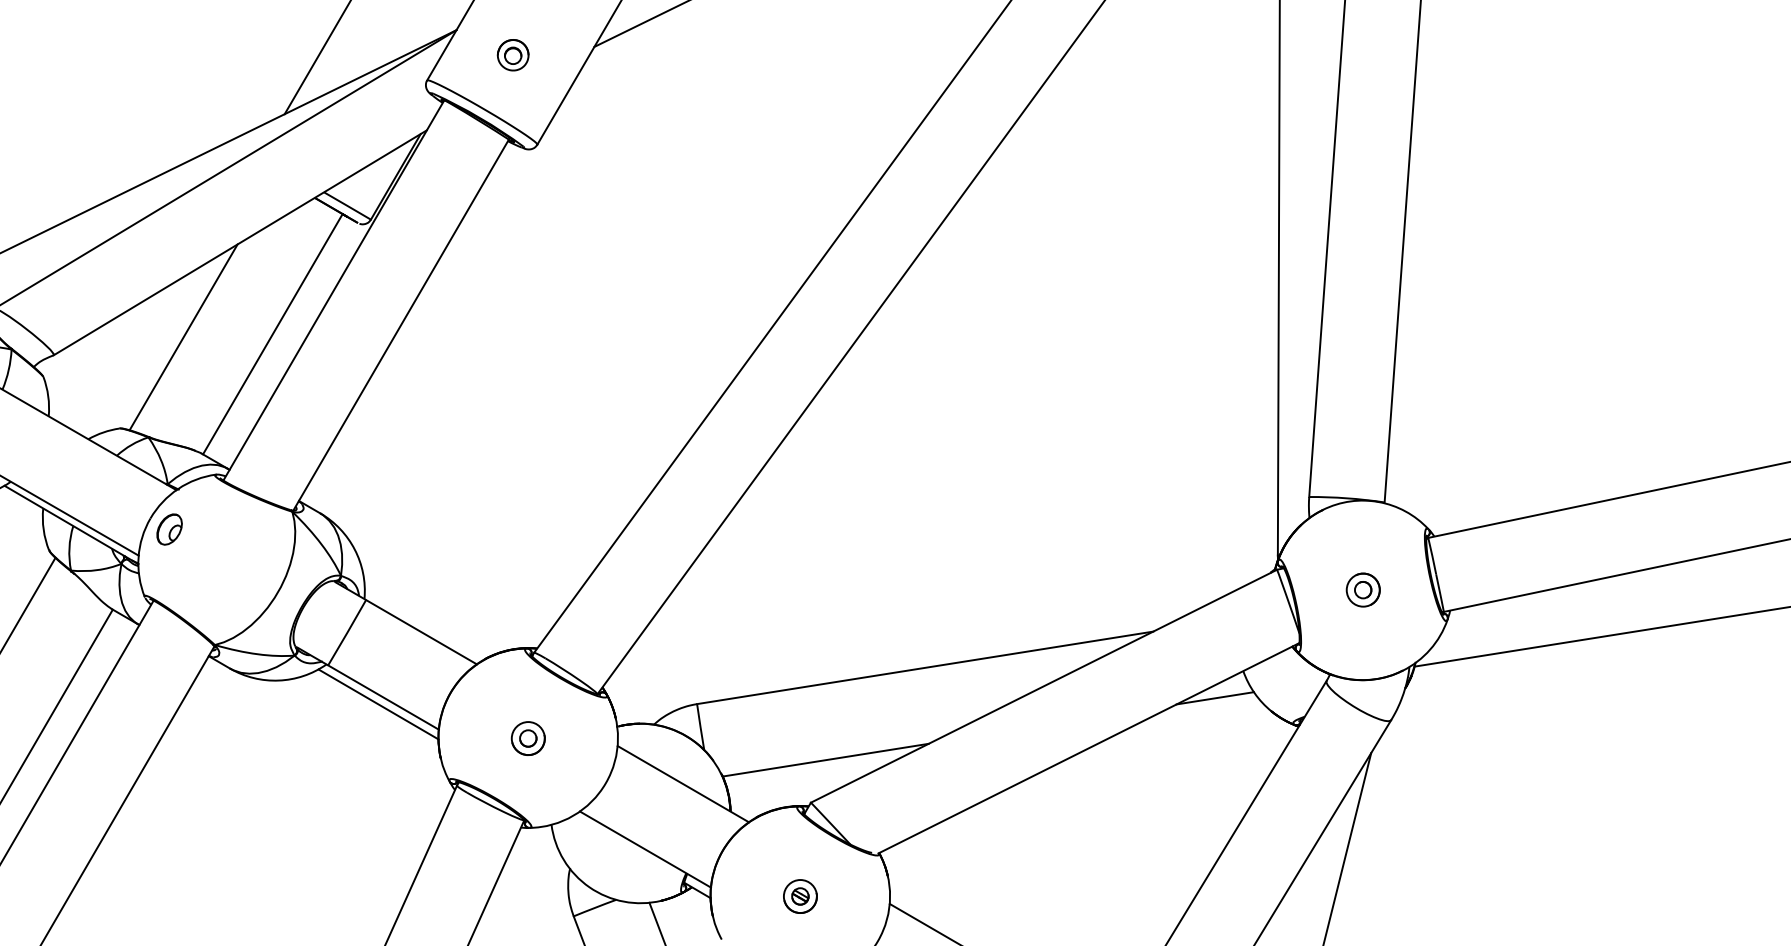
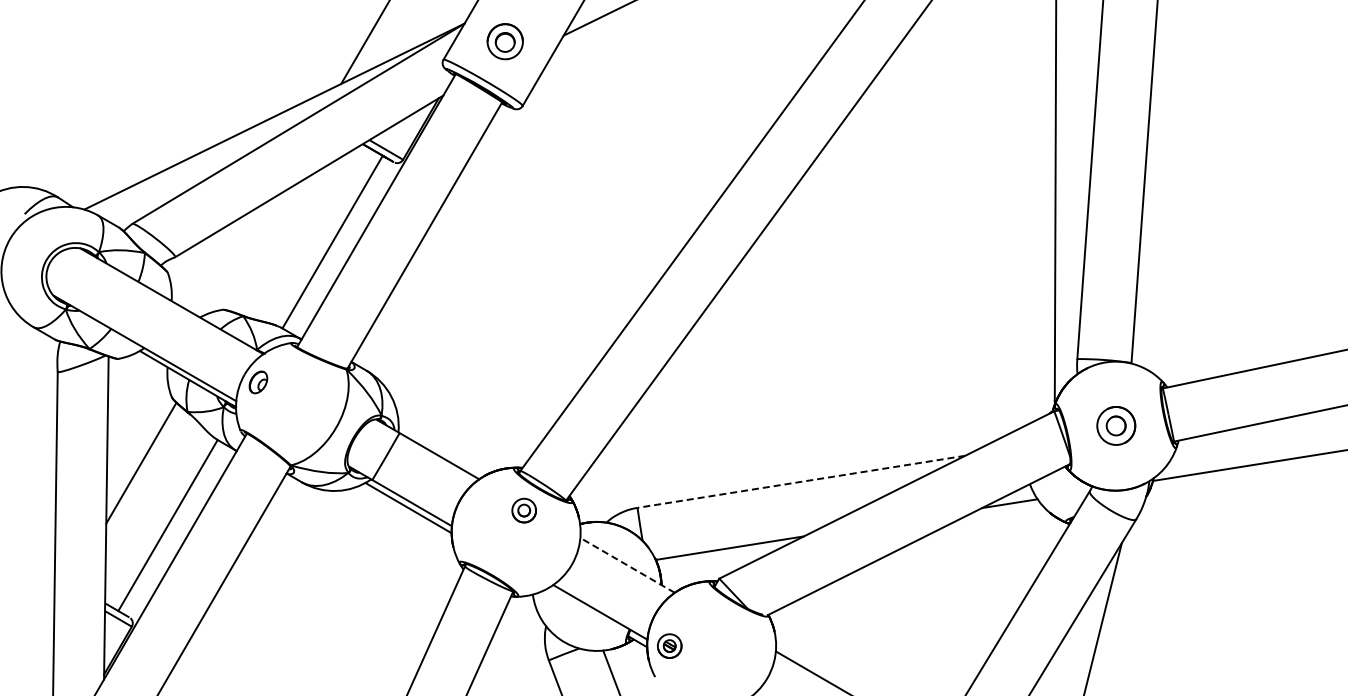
part: (513, 55) -> (505, 41), size x1.6
line: (183, 337) -> (268, 244), removed
part: (1362, 589) -> (1115, 425), size x1.6
line: (925, 667) -> (801, 481), solid -> dashed
part: (527, 738) -> (523, 510), moved
line: (683, 784) -> (627, 565), solid -> dashed
part: (800, 895) -> (669, 645), moved

